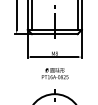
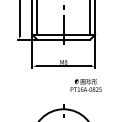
text: (54, 73) -> (85, 85), moved

